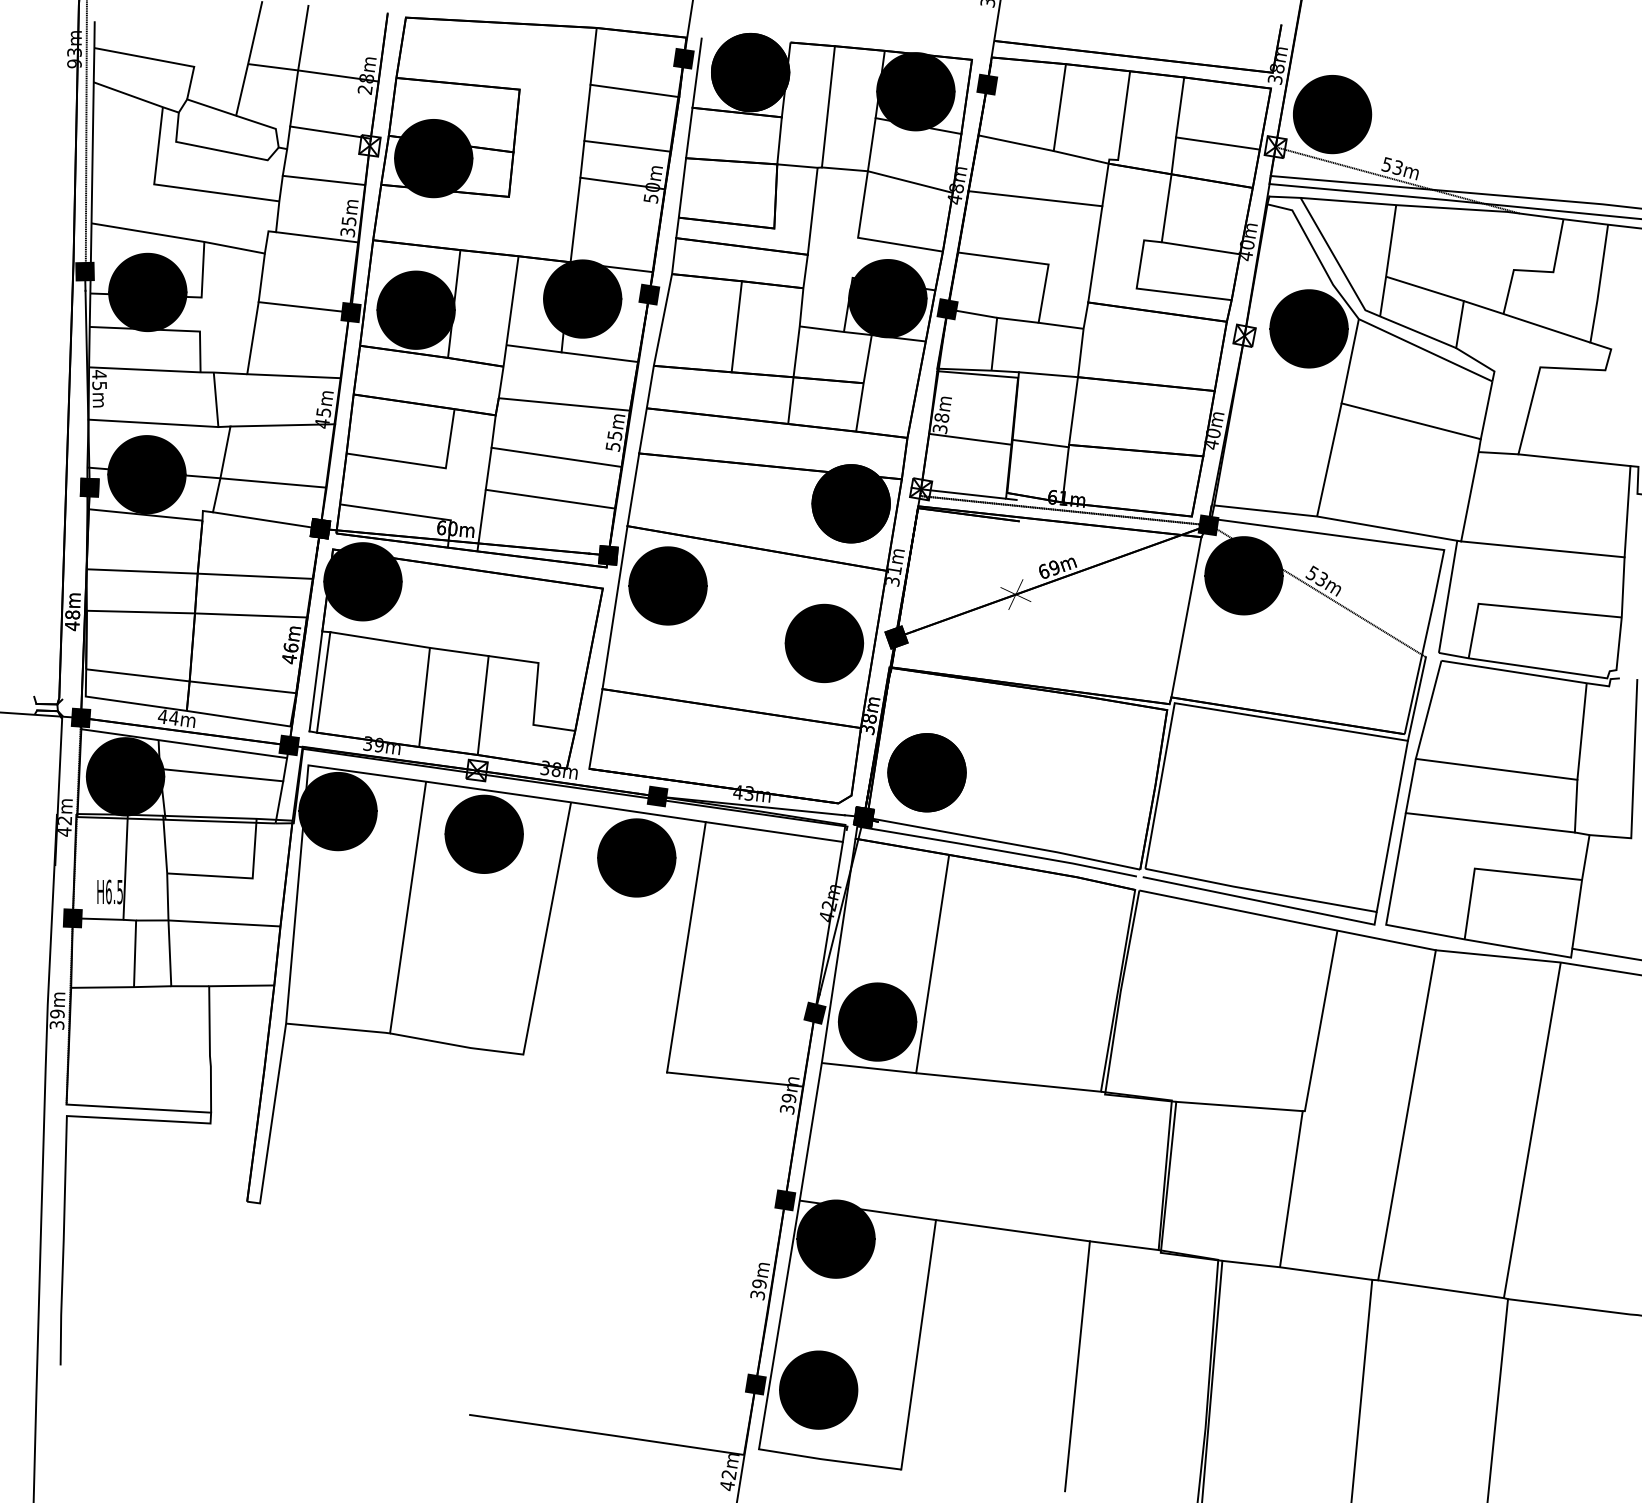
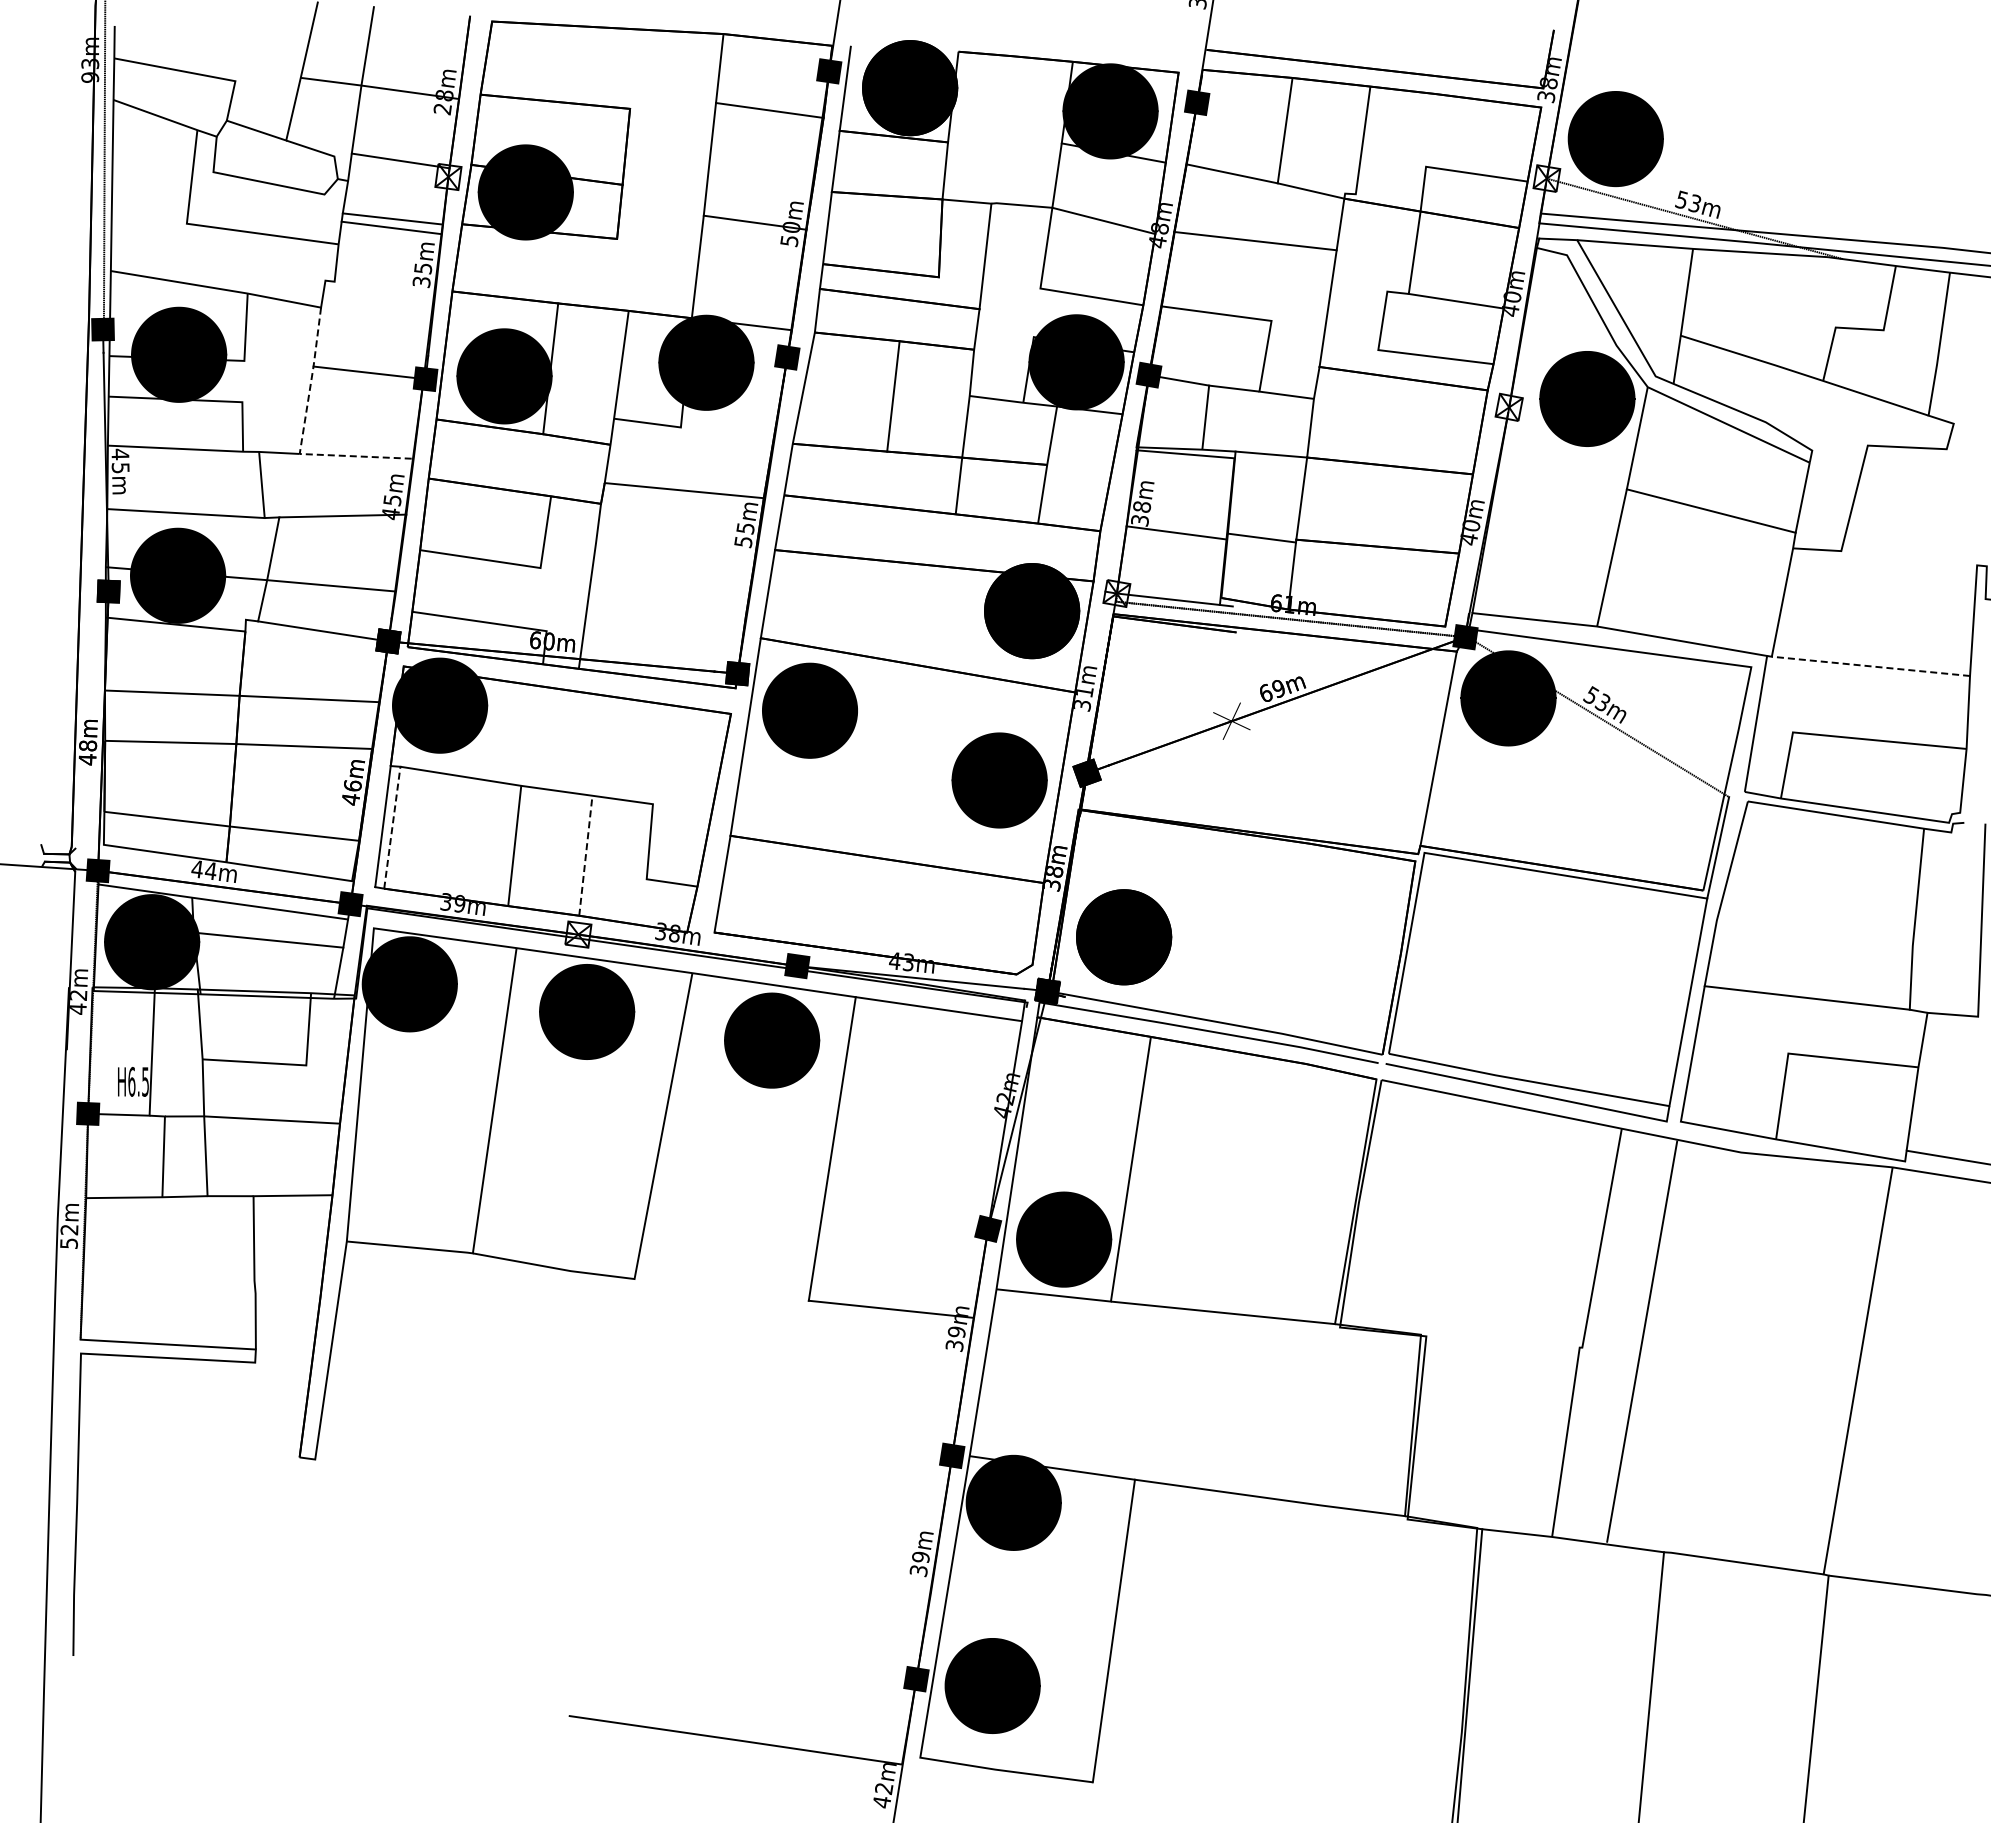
line: (828, 106) -> (1004, 129), removed
line: (1179, 107) -> (1430, 130), removed
line: (627, 146) -> (760, 177), removed
line: (317, 236) -> (391, 227), moved
line: (1460, 324) -> (1770, 393), removed
line: (599, 357) -> (726, 433), removed
line: (249, 360) -> (302, 437), solid -> dashed
line: (556, 457) -> (674, 554), removed
line: (1574, 460) -> (1909, 558), removed
line: (549, 499) -> (666, 605), removed
line: (1542, 549) -> (1870, 666), solid -> dashed
line: (323, 682) -> (392, 827), solid -> dashed
line: (482, 705) -> (585, 855), solid -> dashed
line: (1496, 768) -> (1814, 932), removed
text: (57, 1018) -> (69, 1235), 39m -> 52m
line: (1239, 1106) -> (1502, 1341), removed
line: (1407, 1115) -> (1642, 1341), moved
line: (1077, 1365) -> (1306, 1656), removed

